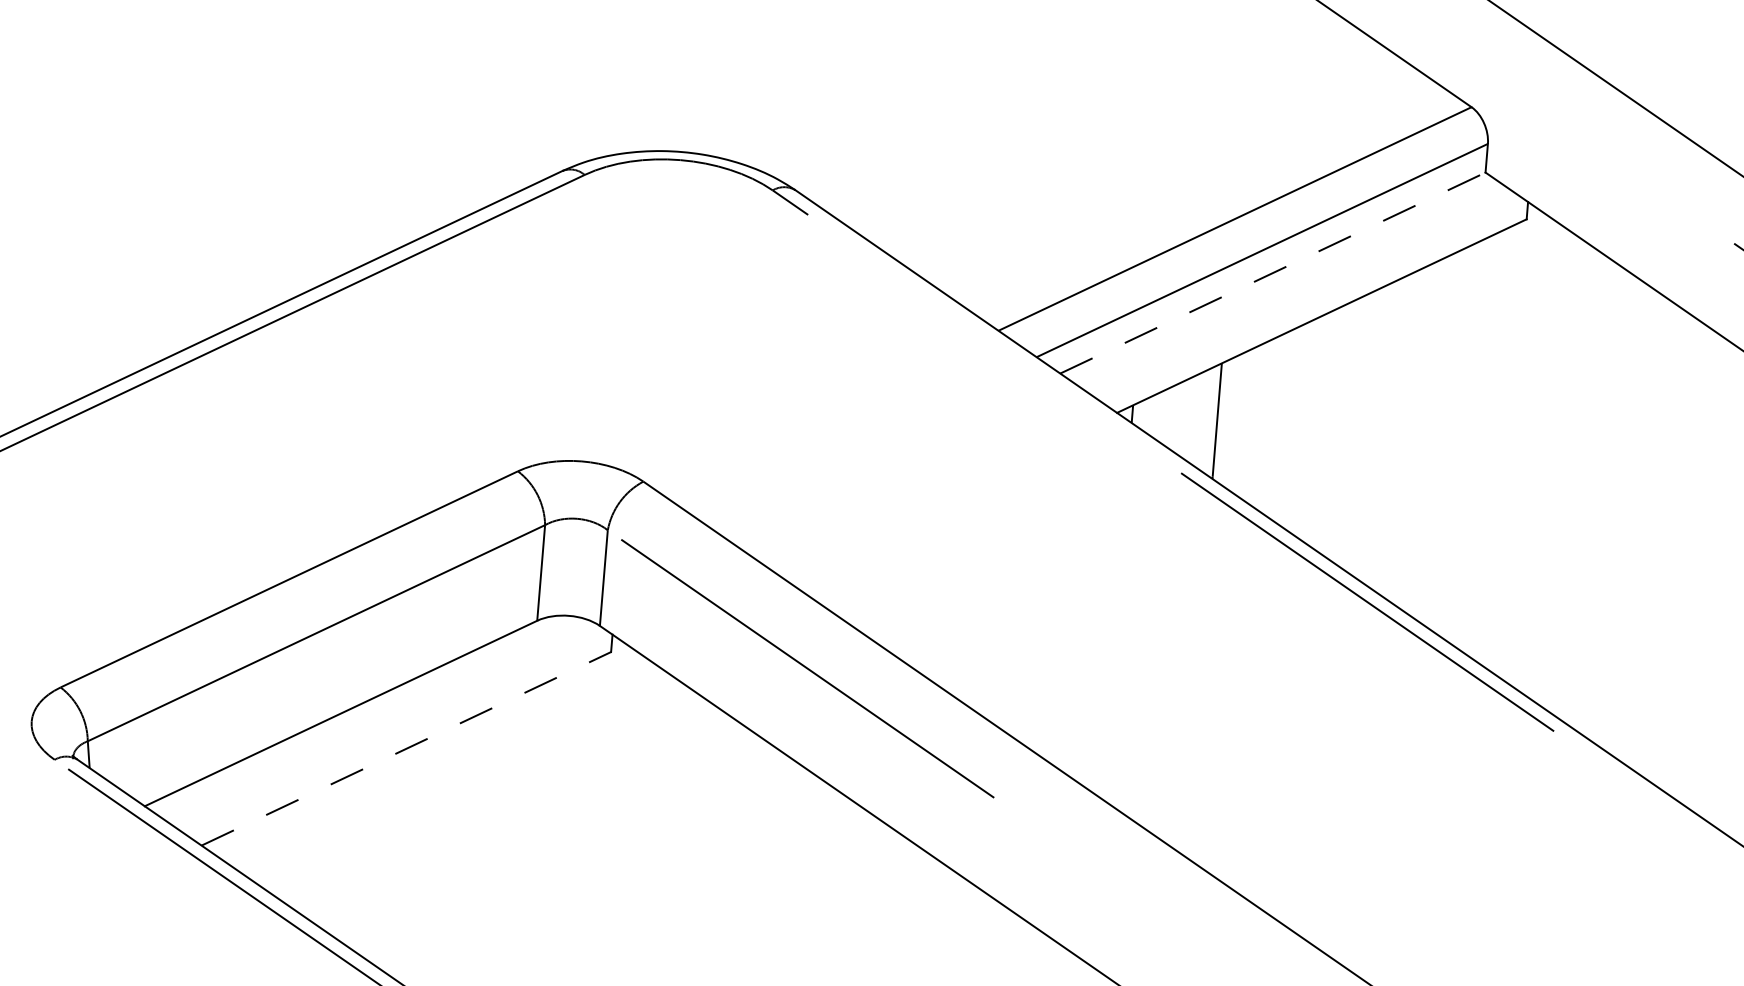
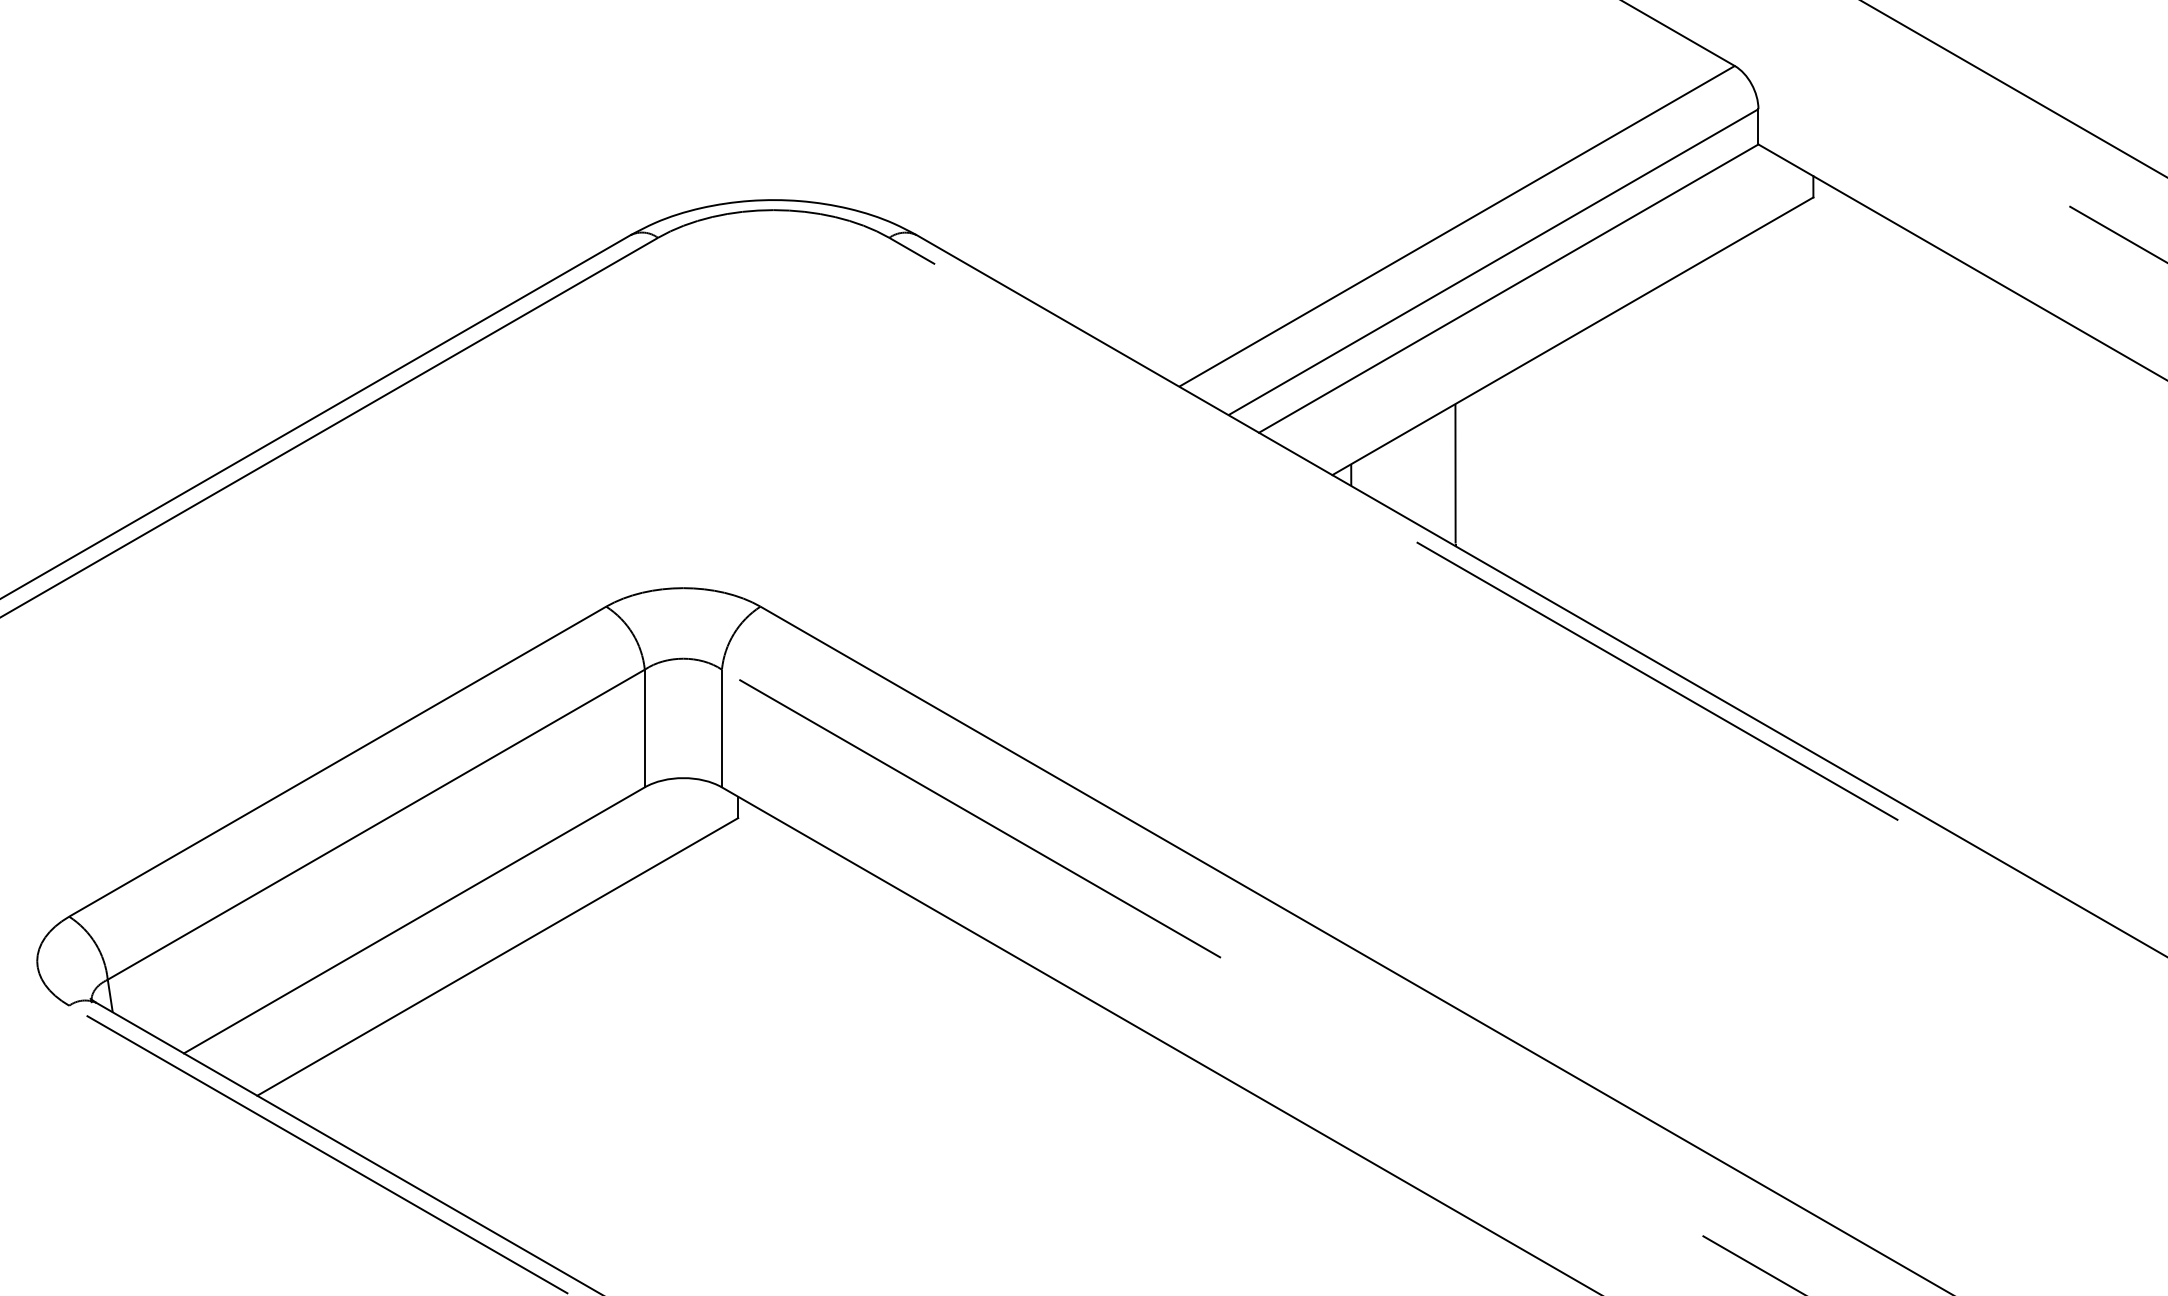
line: (1273, 273) -> (1509, 288), dashed -> solid
line: (406, 748) -> (497, 956), dashed -> solid

